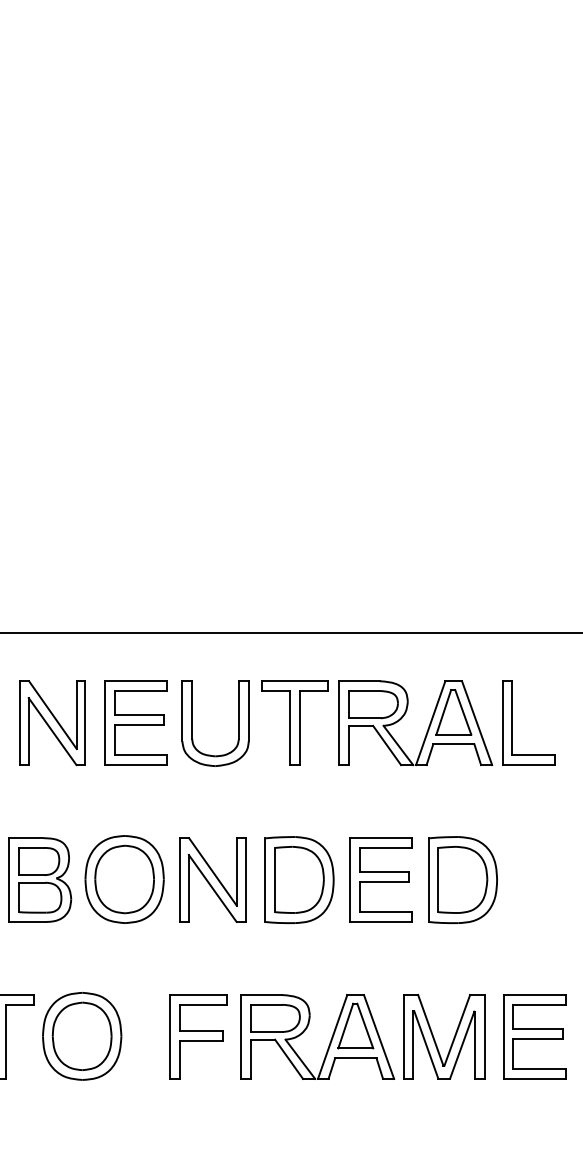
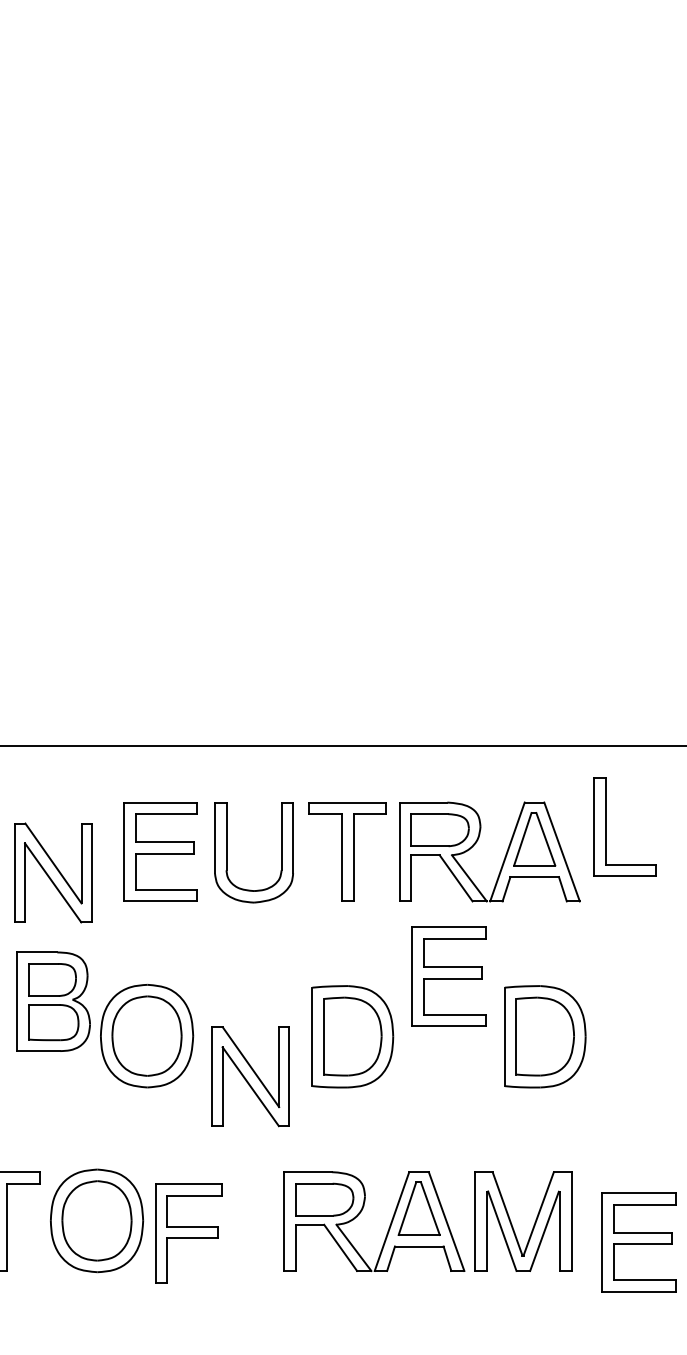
part: (52, 722) -> (53, 872), moved
part: (513, 722) -> (606, 826), moved
part: (40, 879) -> (53, 1001), moved
part: (212, 879) -> (250, 1076), moved
part: (380, 879) -> (448, 976), moved
part: (198, 1036) -> (188, 1233), moved
part: (534, 1036) -> (638, 1242), moved

